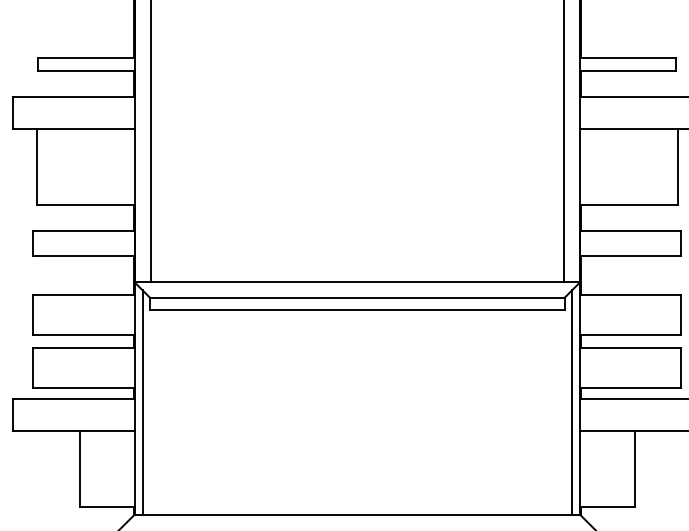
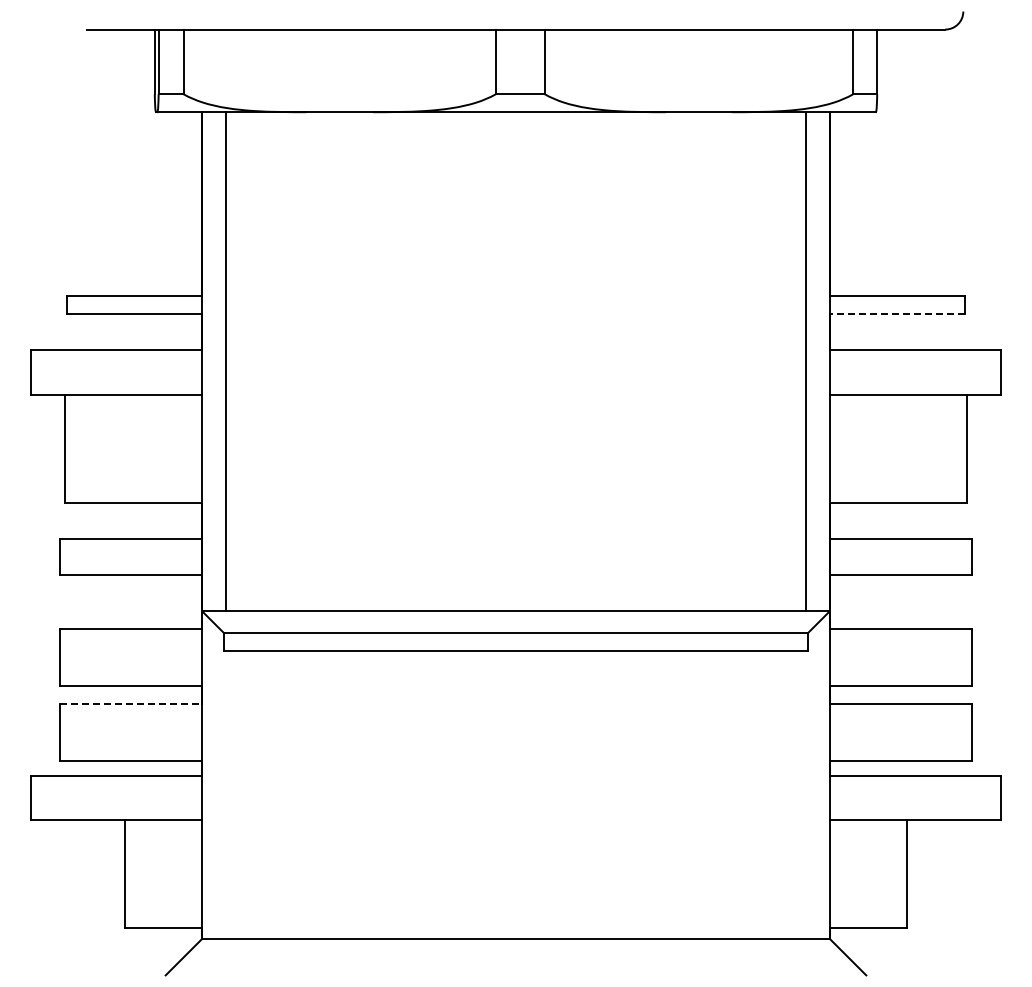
line: (628, 71) -> (897, 314), solid -> dashed
line: (84, 347) -> (131, 703), solid -> dashed
line: (142, 402) -> (213, 780), removed
line: (572, 402) -> (818, 780), removed

